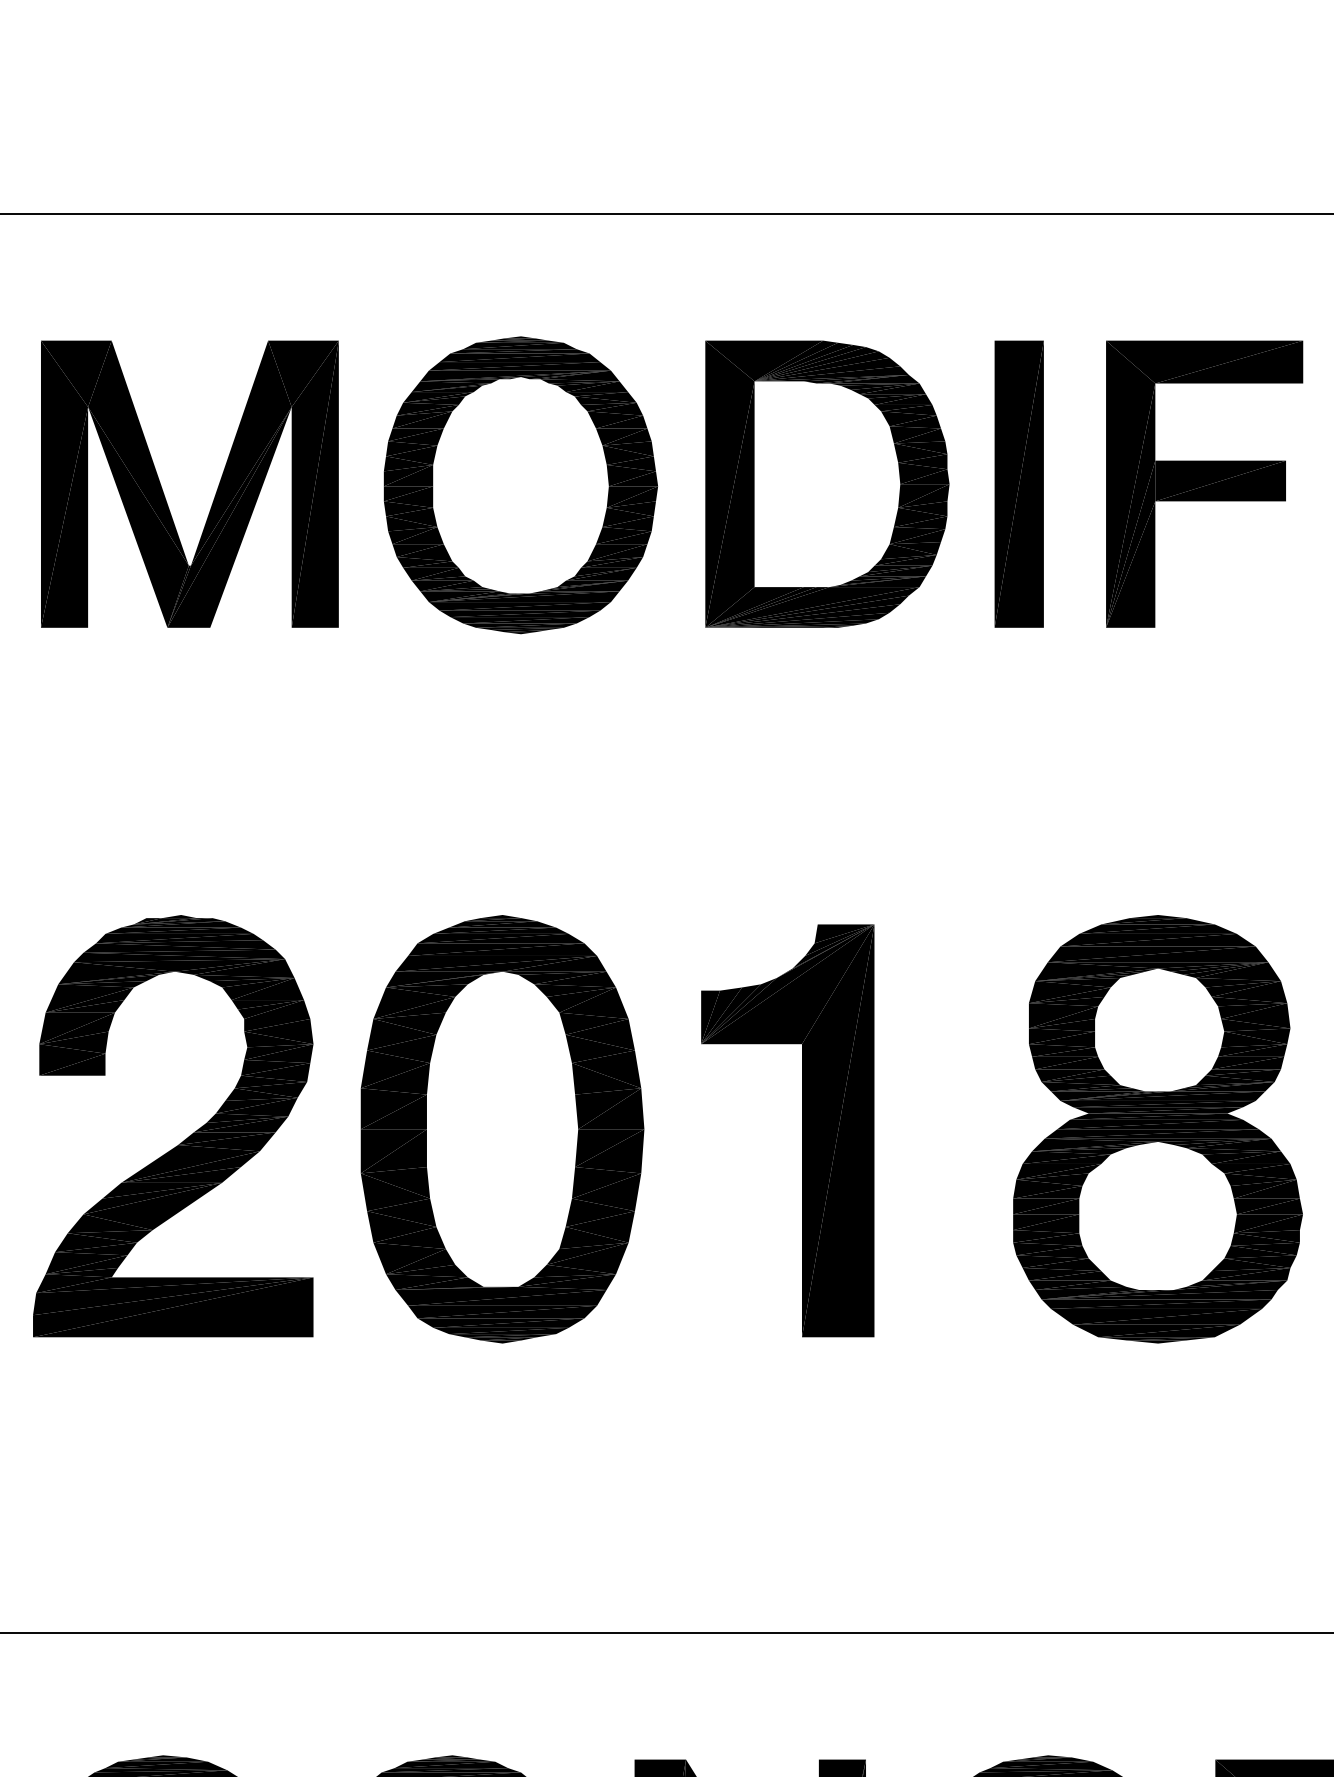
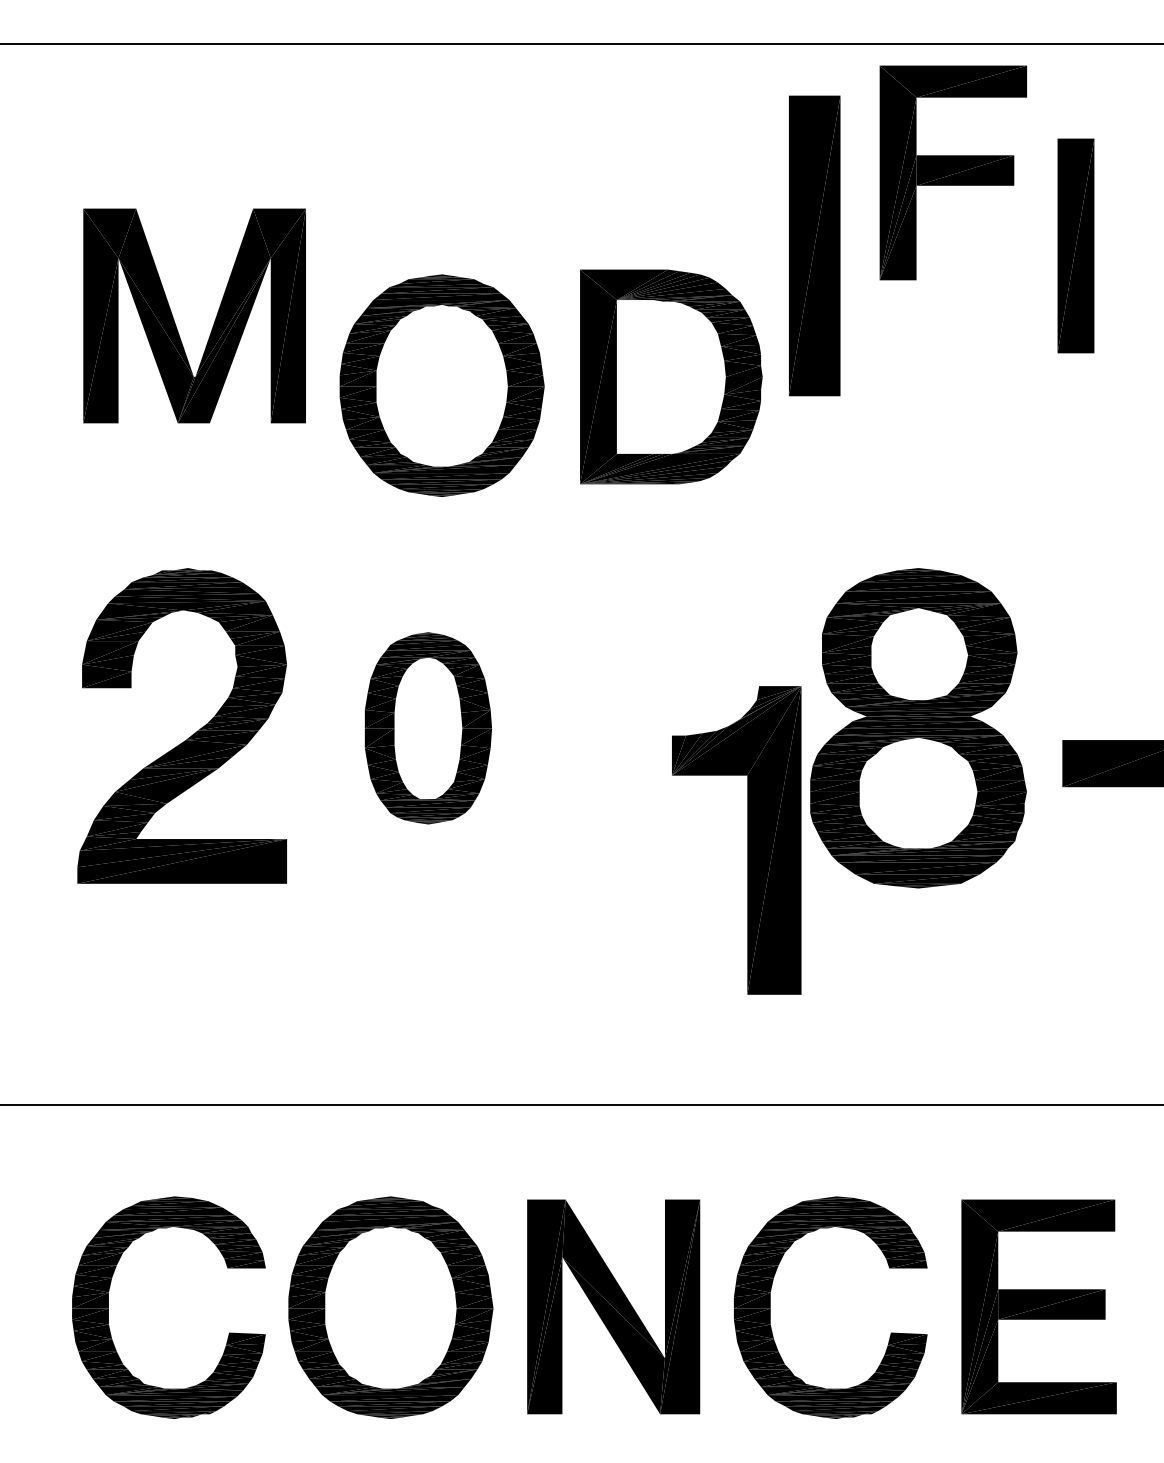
part: (827, 483) -> (671, 376), moved
part: (1018, 483) -> (814, 245), size x1.4
part: (1204, 483) -> (953, 172), moved
part: (520, 484) -> (441, 385), moved
part: (164, 492) -> (175, 322), moved
part: (502, 1129) -> (428, 728), size x0.6
part: (802, 1130) -> (747, 840), moved

